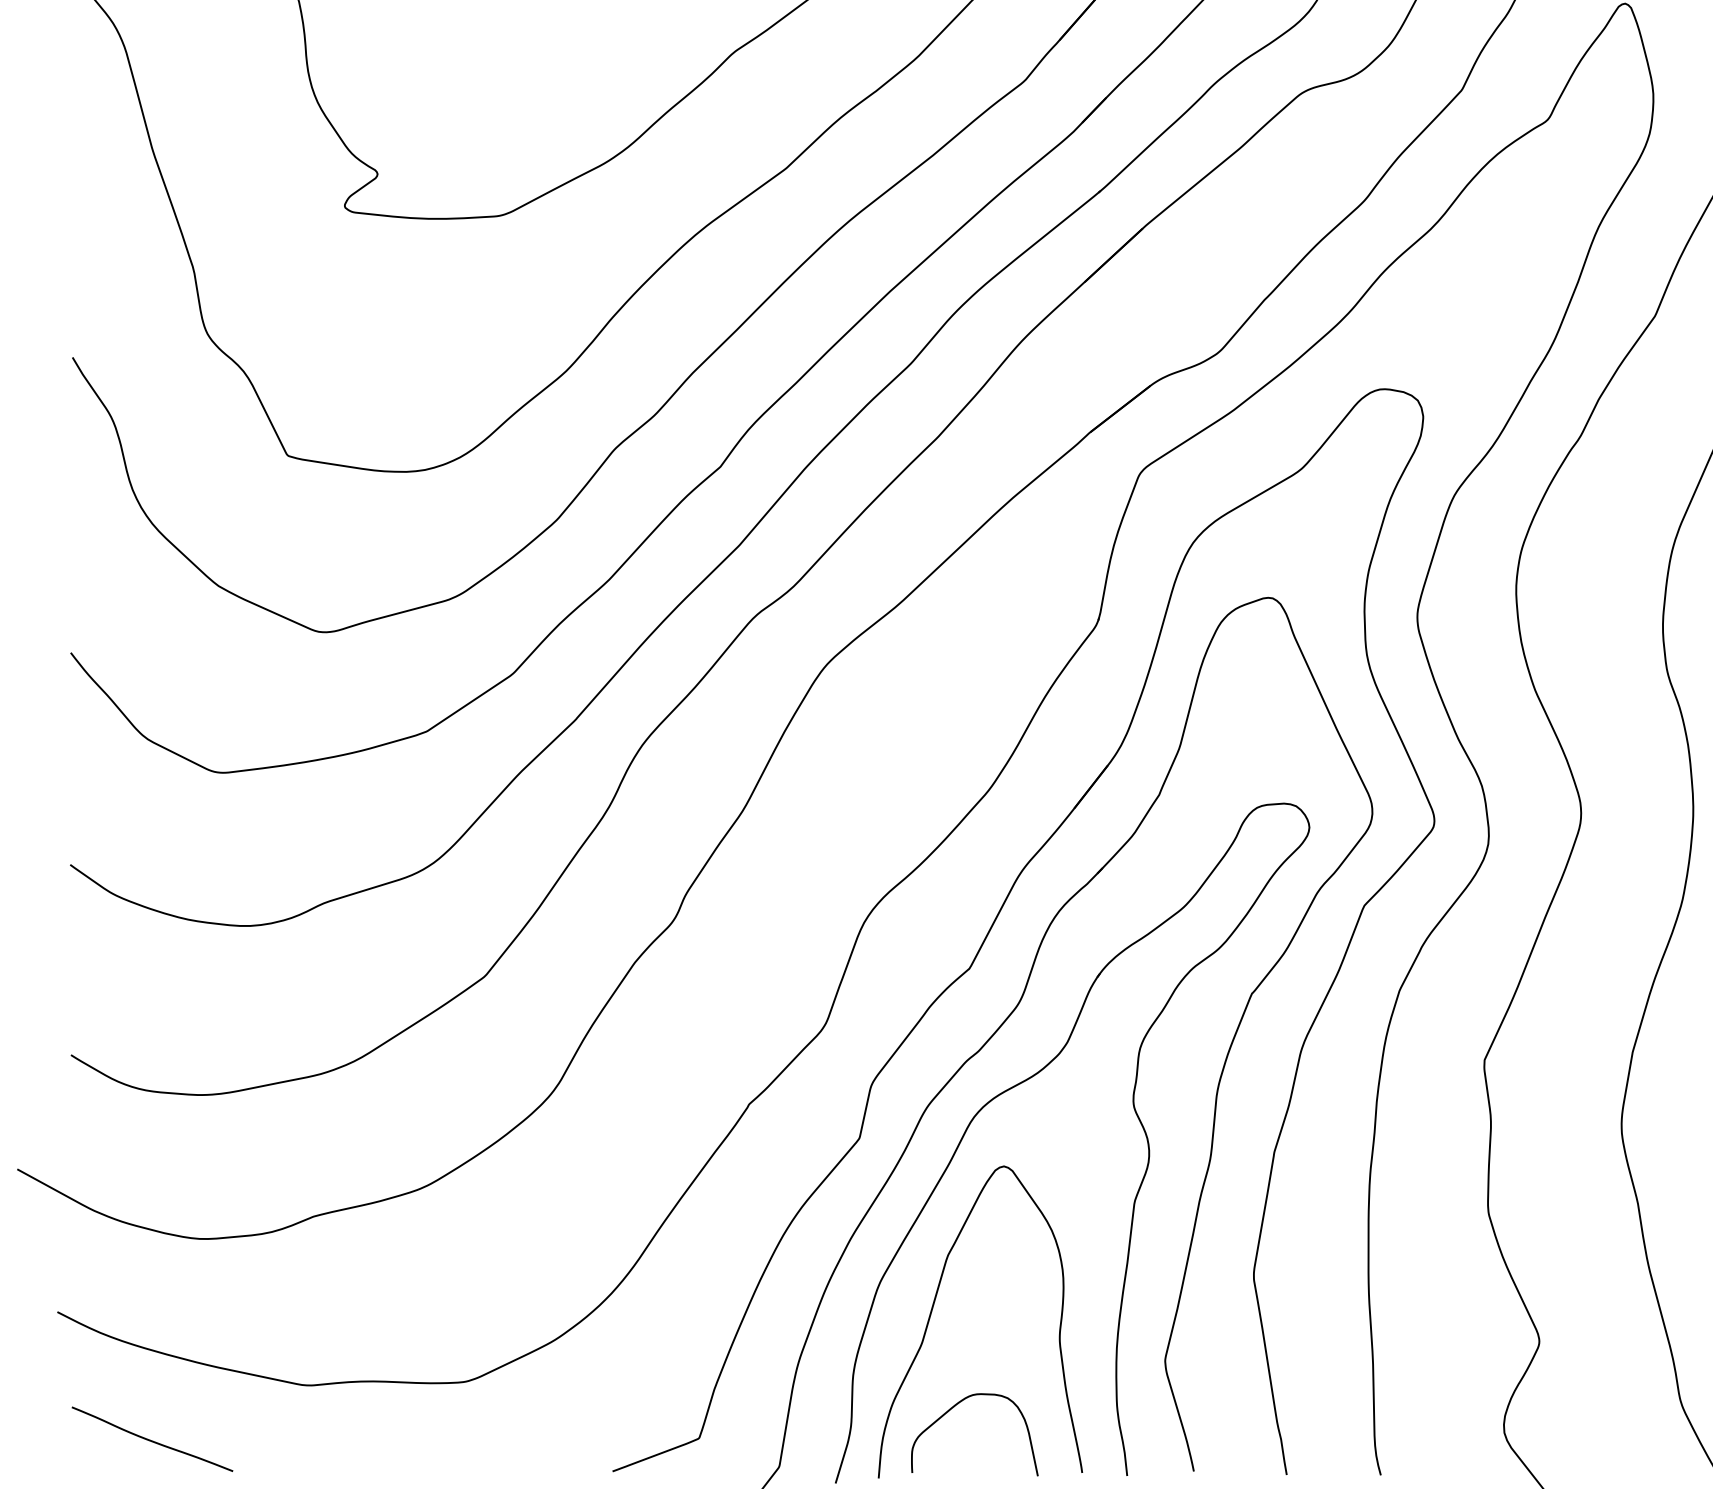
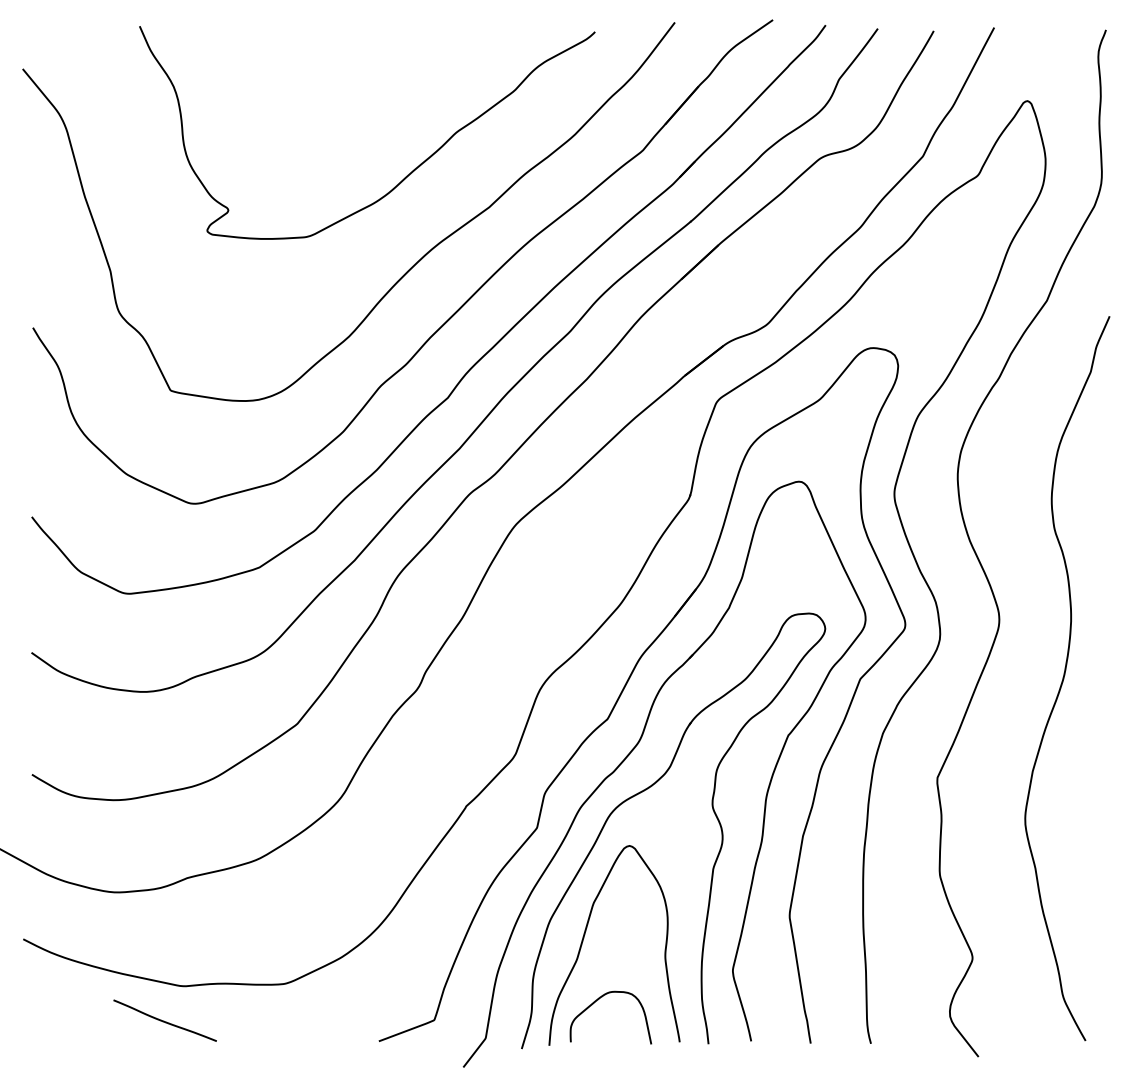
curve: (151, 1438) -> (164, 1020), moved

